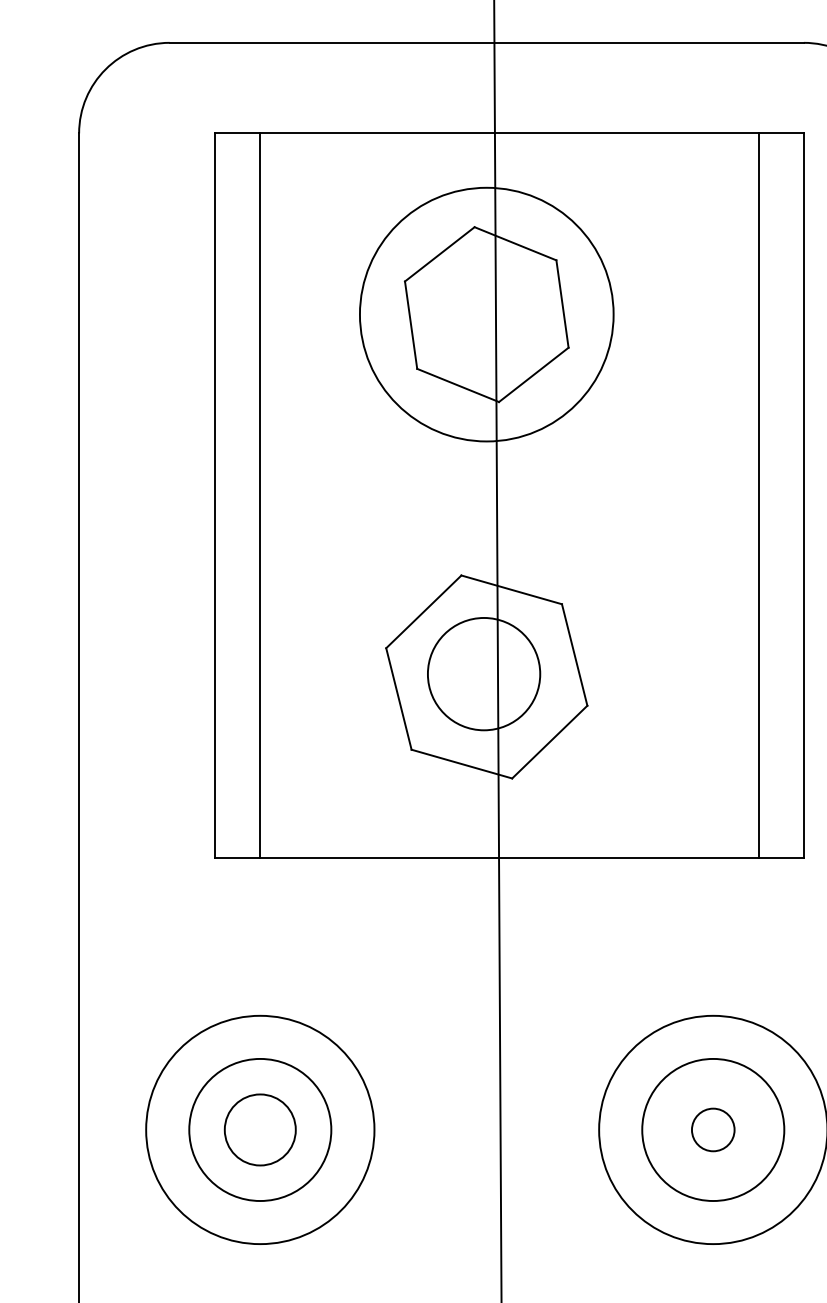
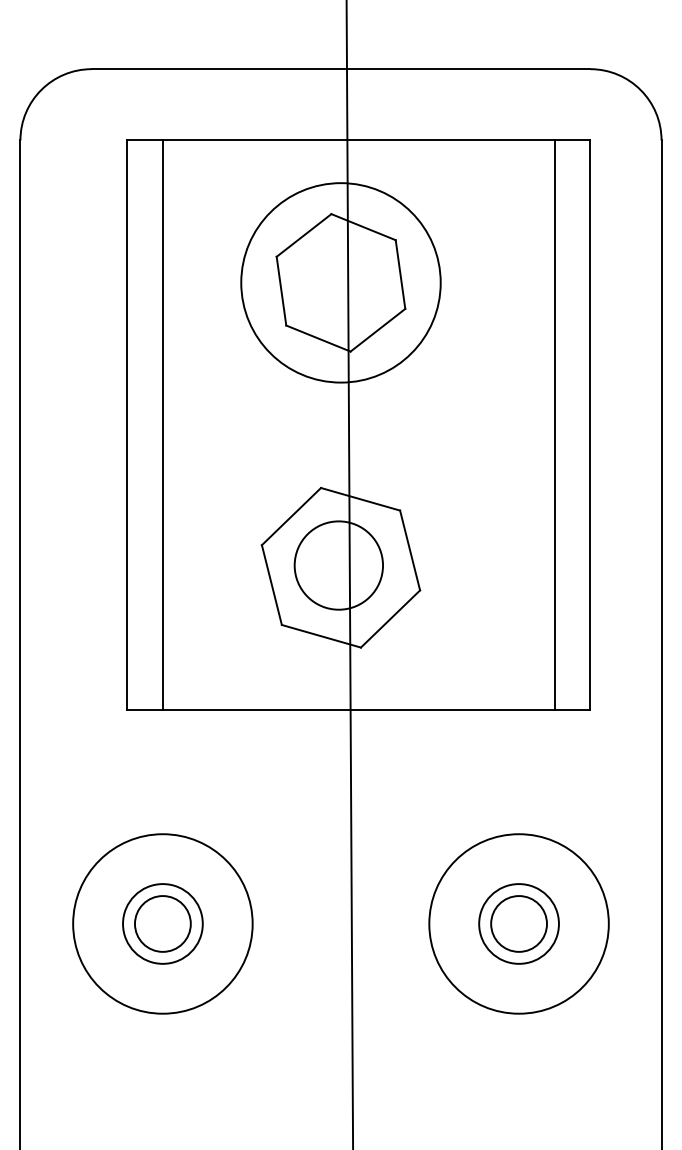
circle: (259, 1129) -> (162, 923), size x0.71
circle: (712, 1129) -> (518, 923), size x0.71
circle: (712, 1129) -> (518, 923), size x1.67

